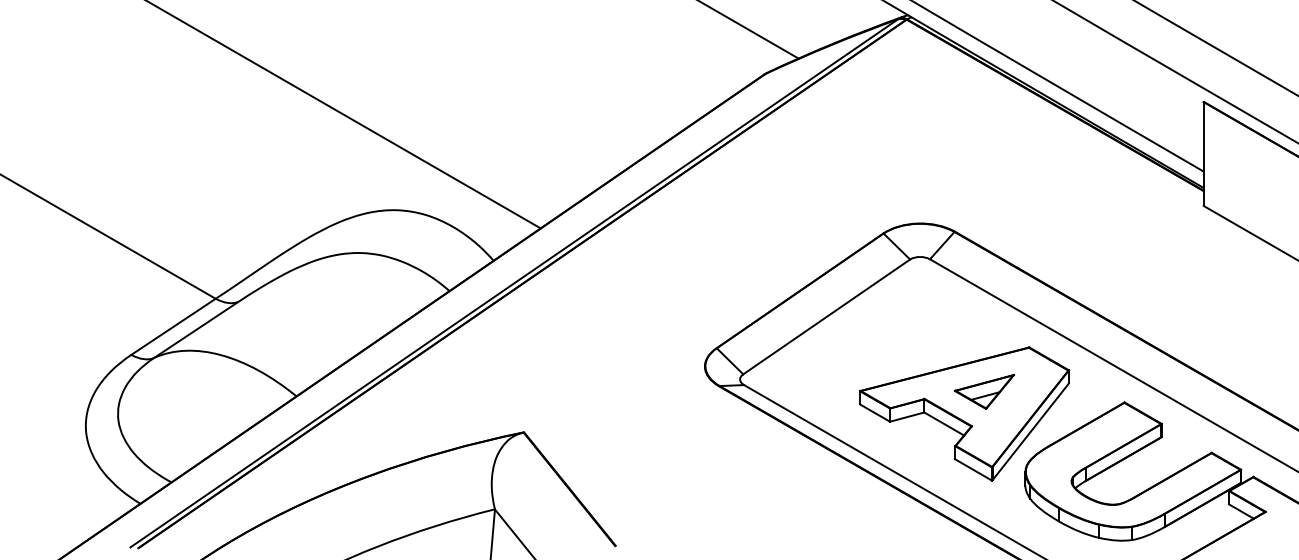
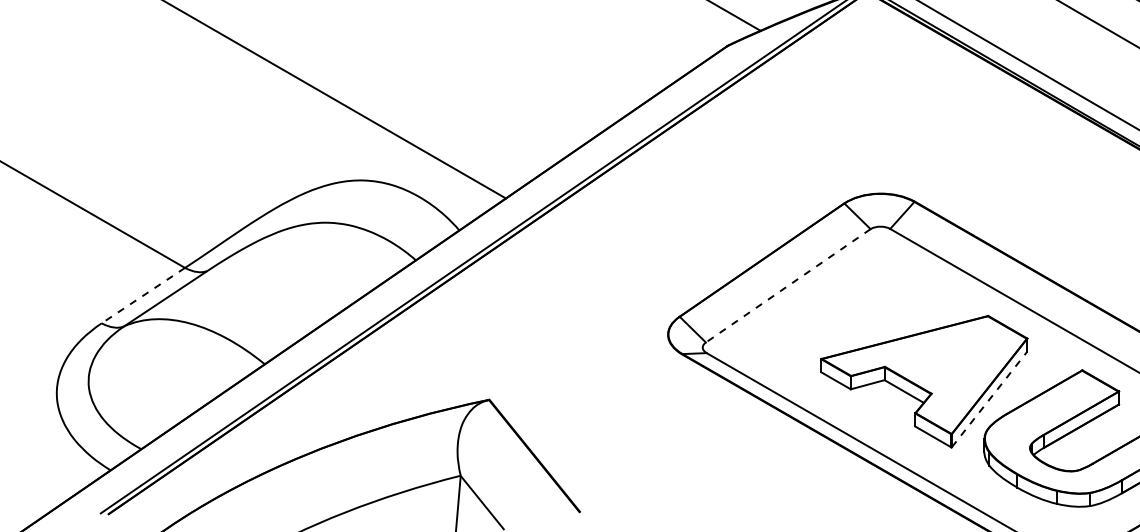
line: (826, 317) -> (788, 286), solid -> dashed
line: (173, 326) -> (143, 295), solid -> dashed
part: (984, 391) -> (944, 359), removed
line: (1030, 431) -> (989, 398), solid -> dashed

